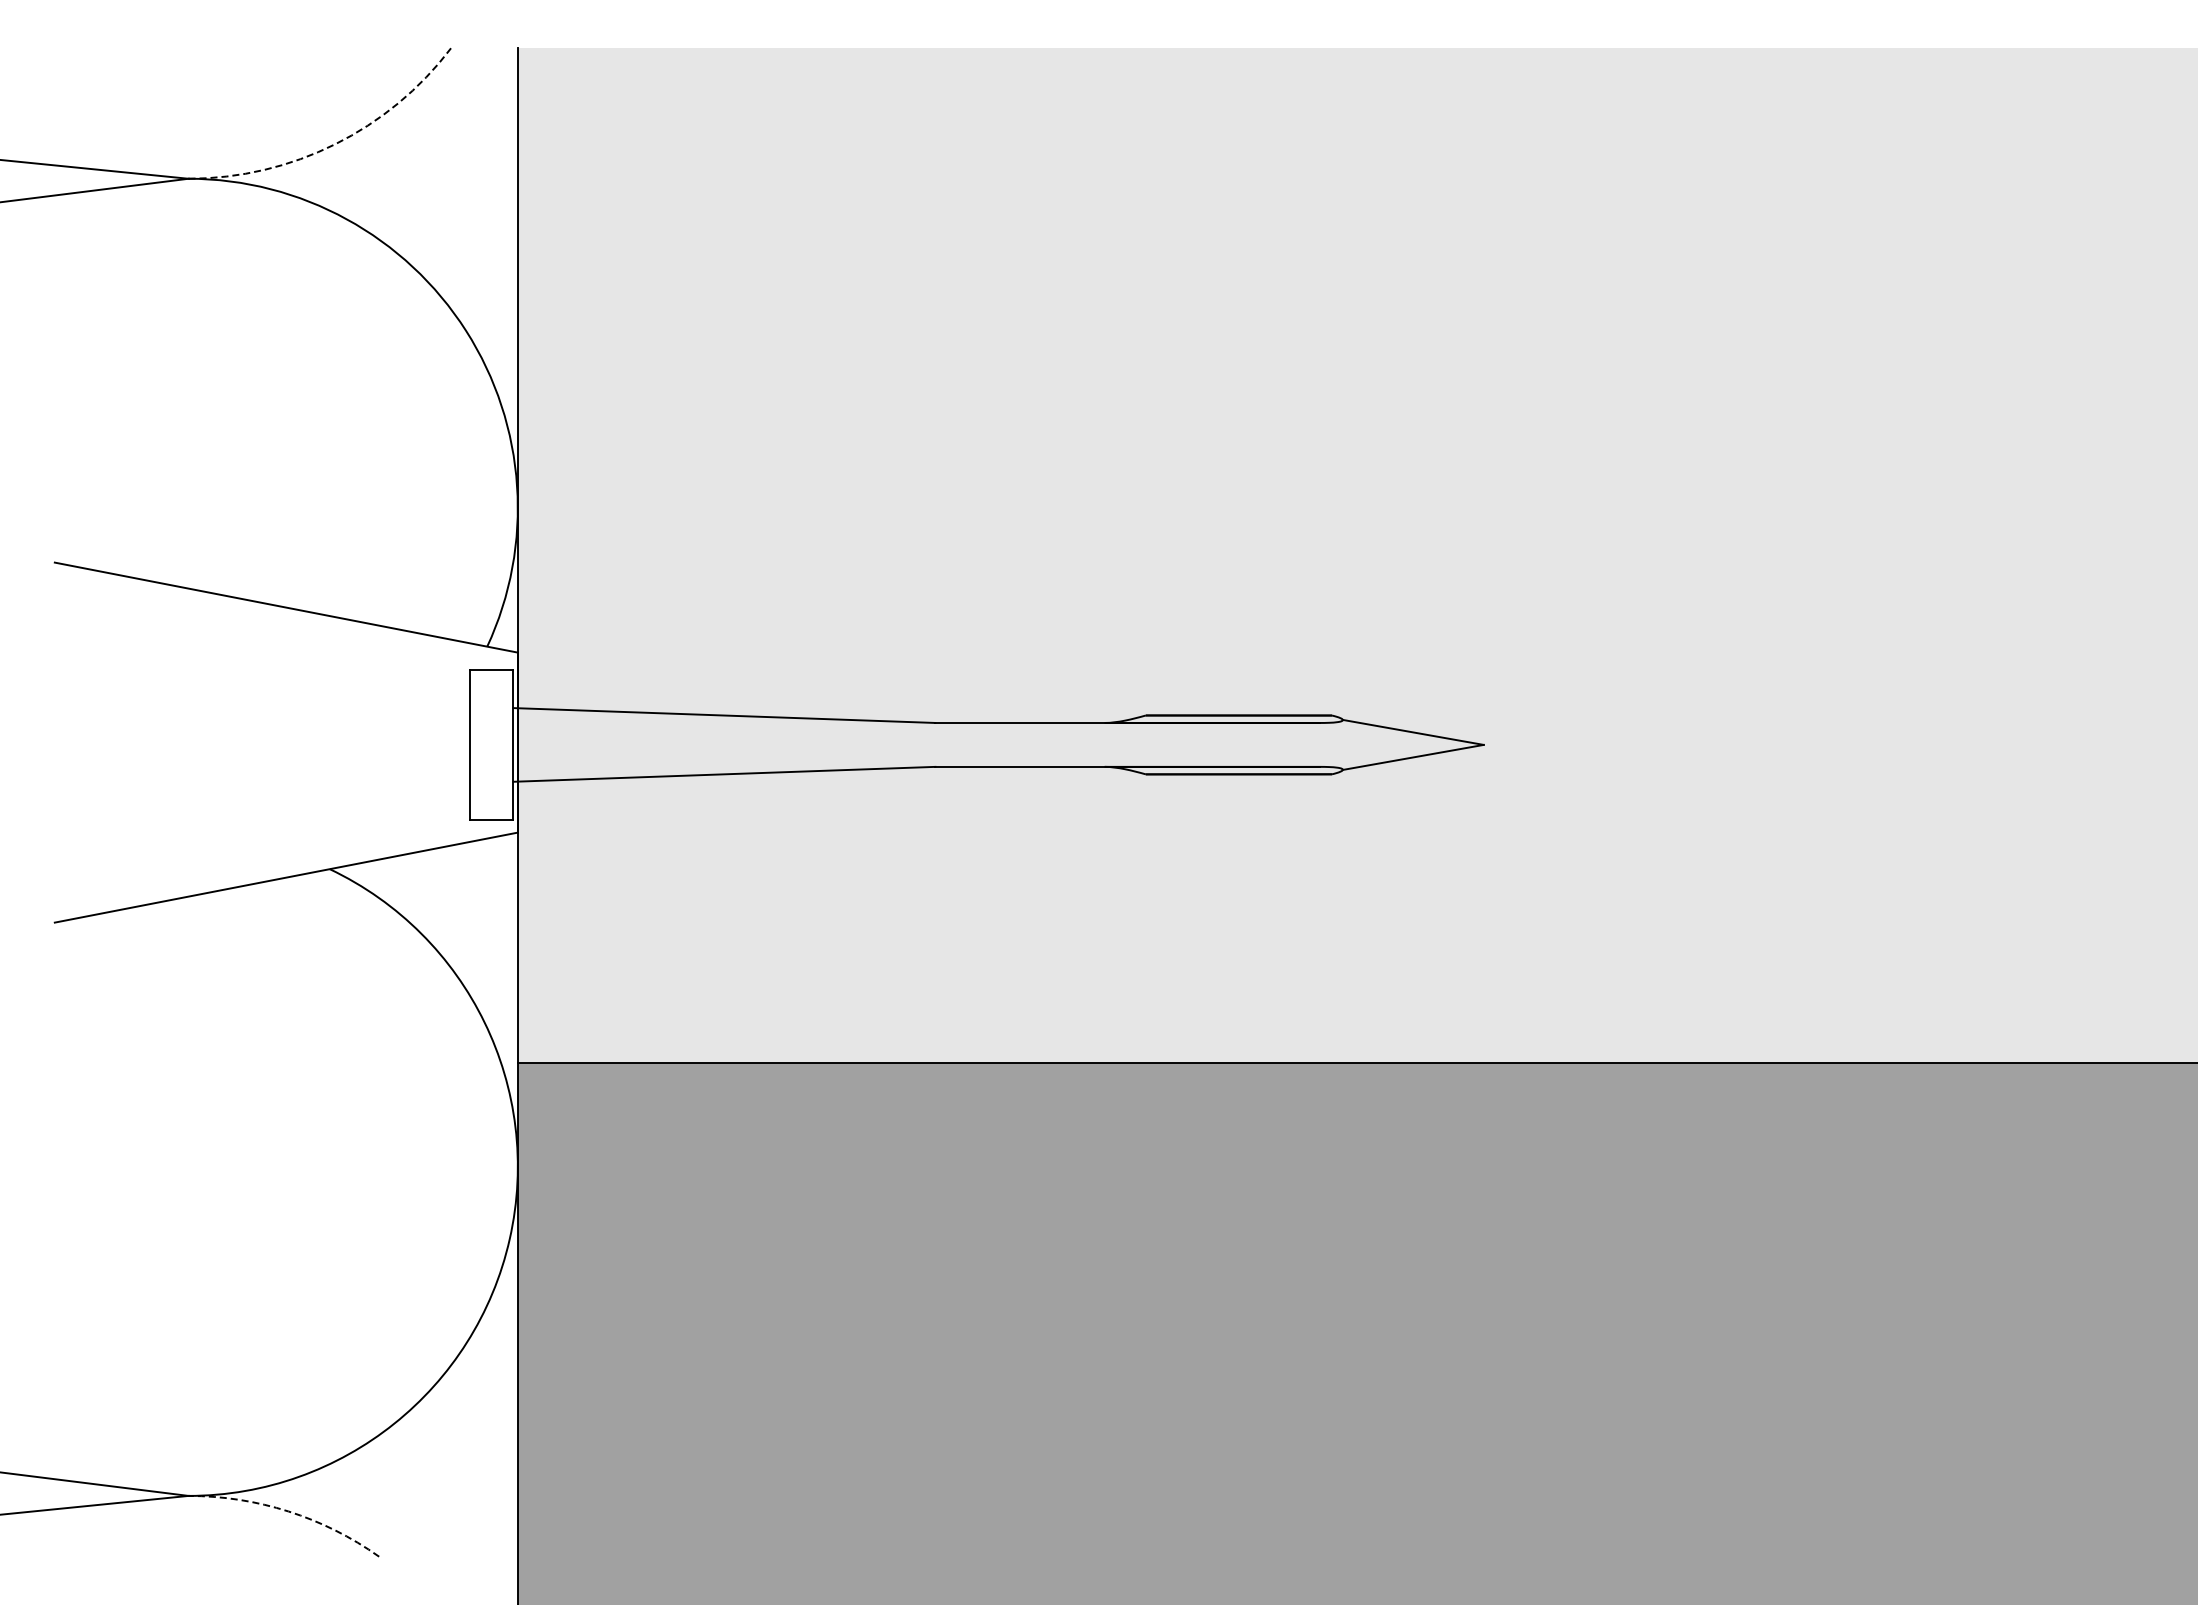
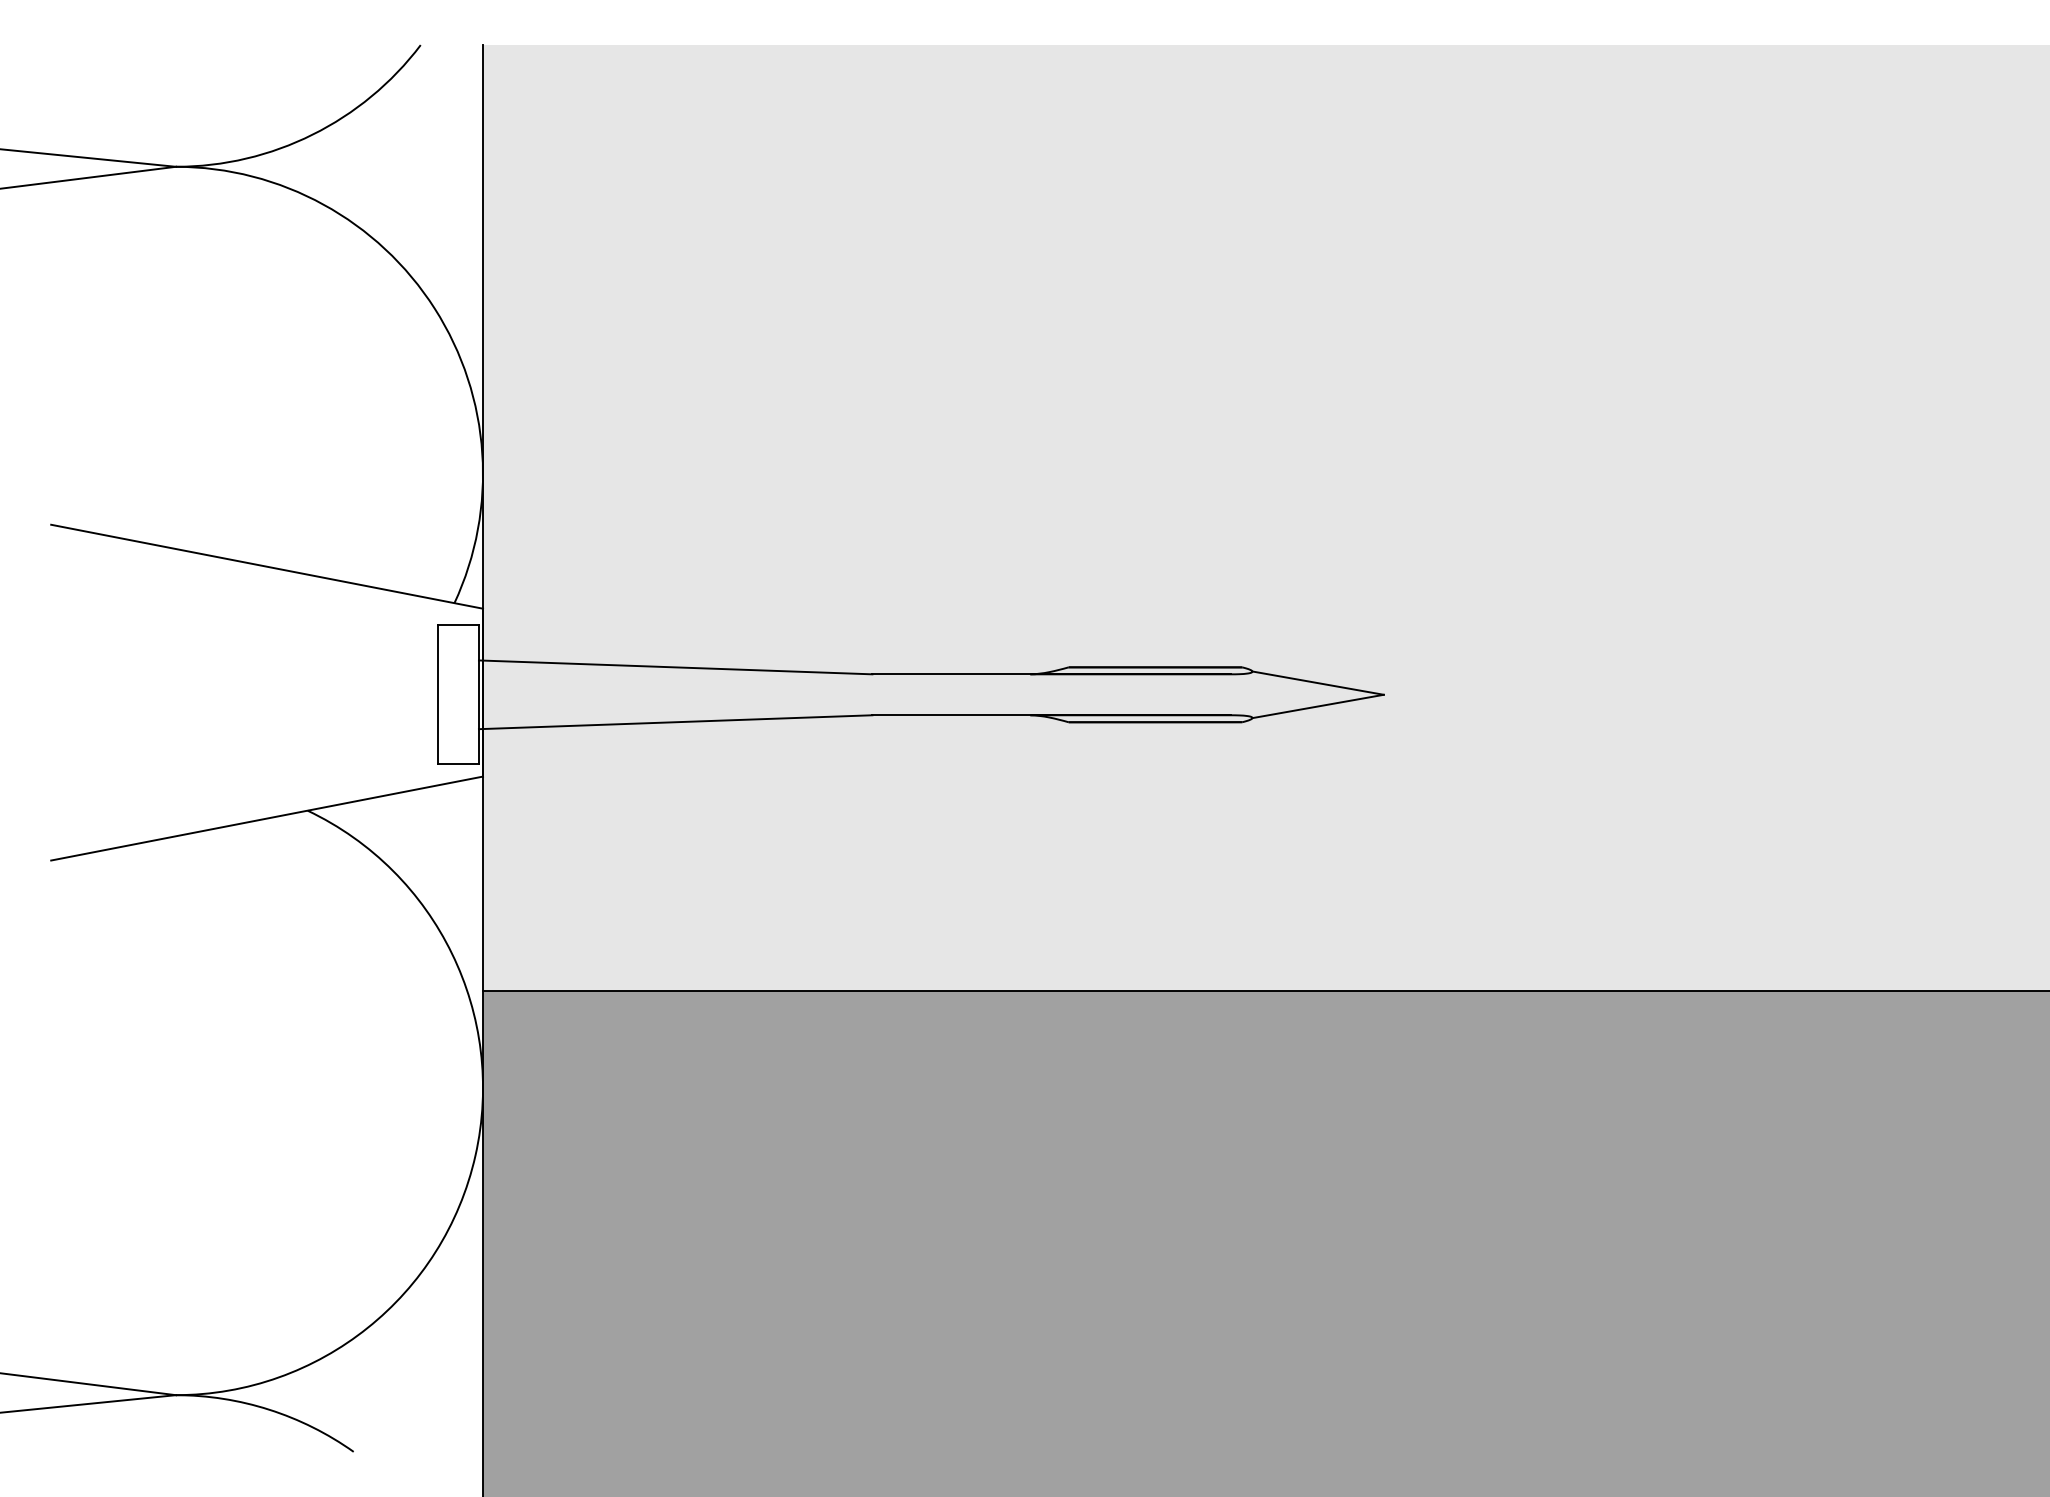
arc: (335, 144) -> (312, 134), dashed -> solid
arc: (288, 1511) -> (269, 1409), dashed -> solid

